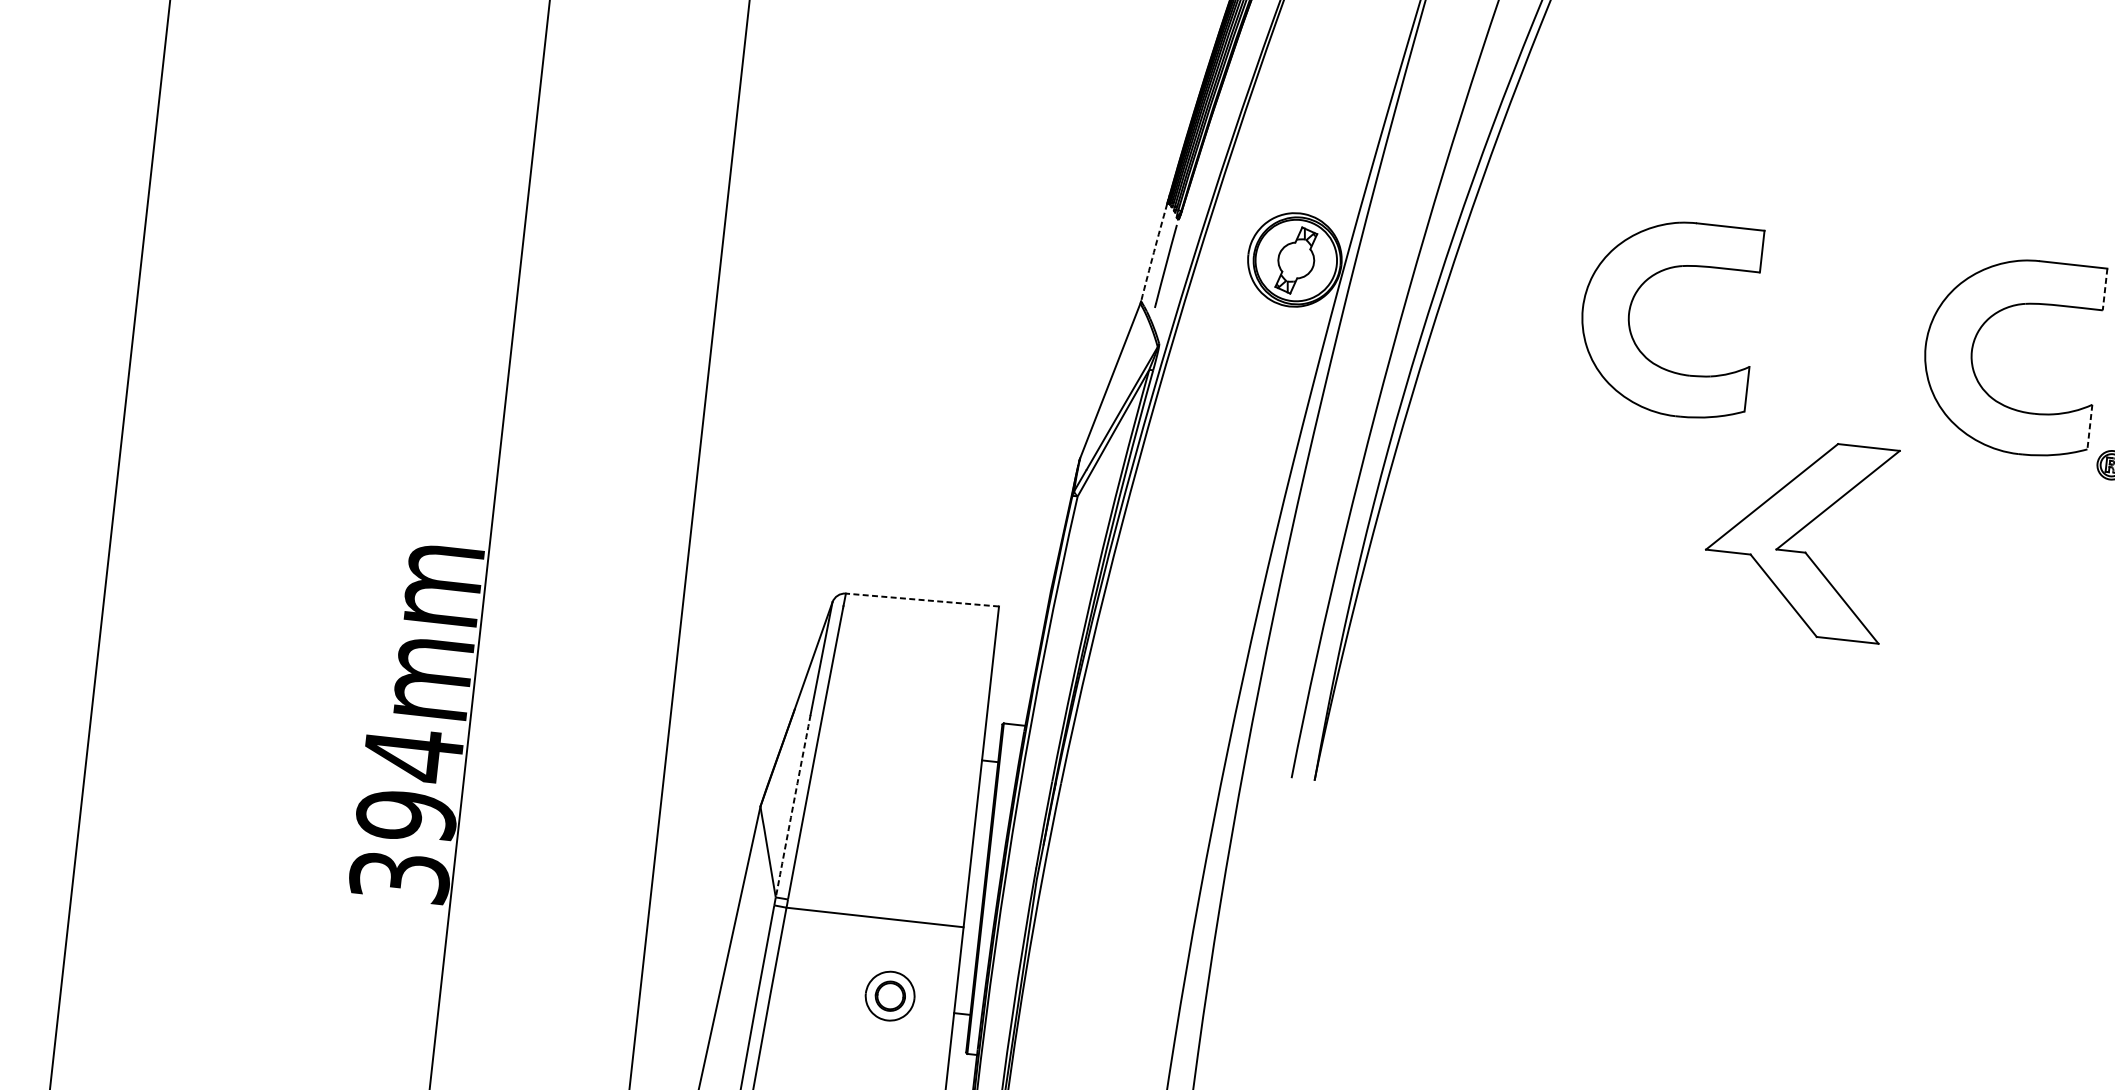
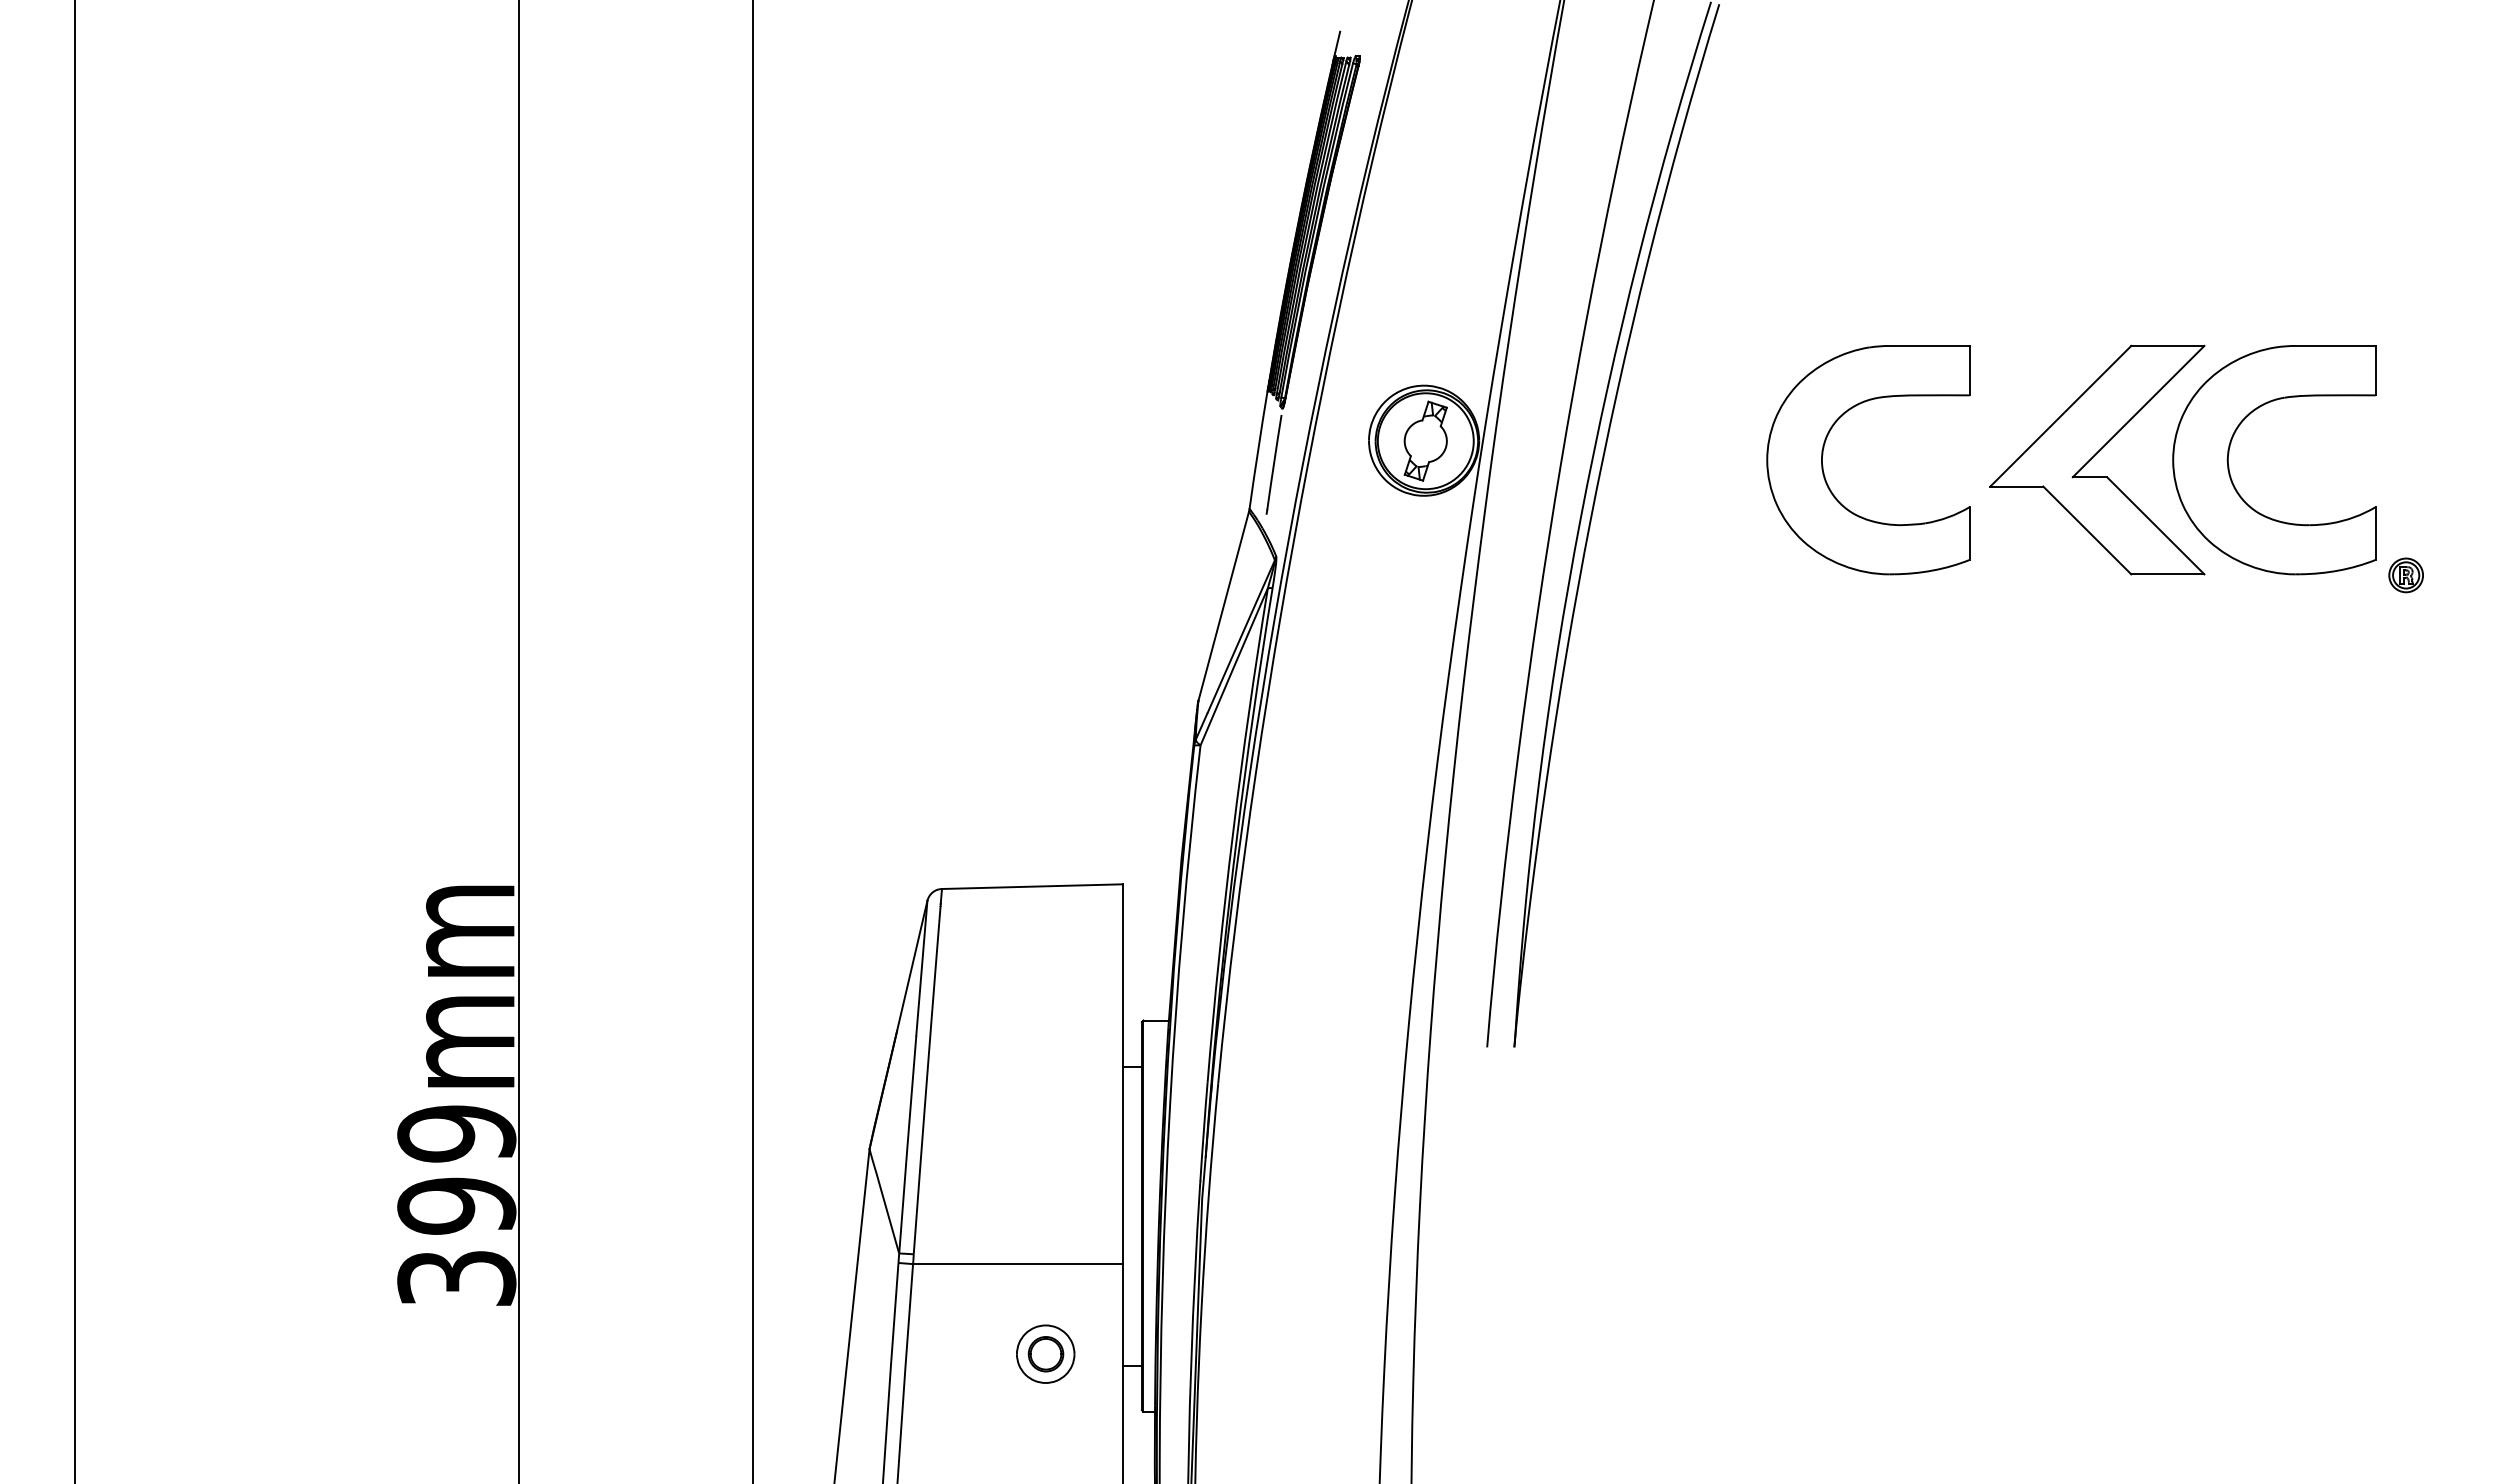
arc: (1154, 252) -> (1258, 450), dashed -> solid
line: (2104, 289) -> (2375, 370), dashed -> solid
line: (2089, 427) -> (2375, 534), dashed -> solid
part: (1798, 536) -> (2097, 459), moved
line: (921, 599) -> (1031, 886), dashed -> solid
text: (413, 755) -> (456, 1134), 394mm -> 399mm
arc: (792, 806) -> (907, 1144), dashed -> solid

